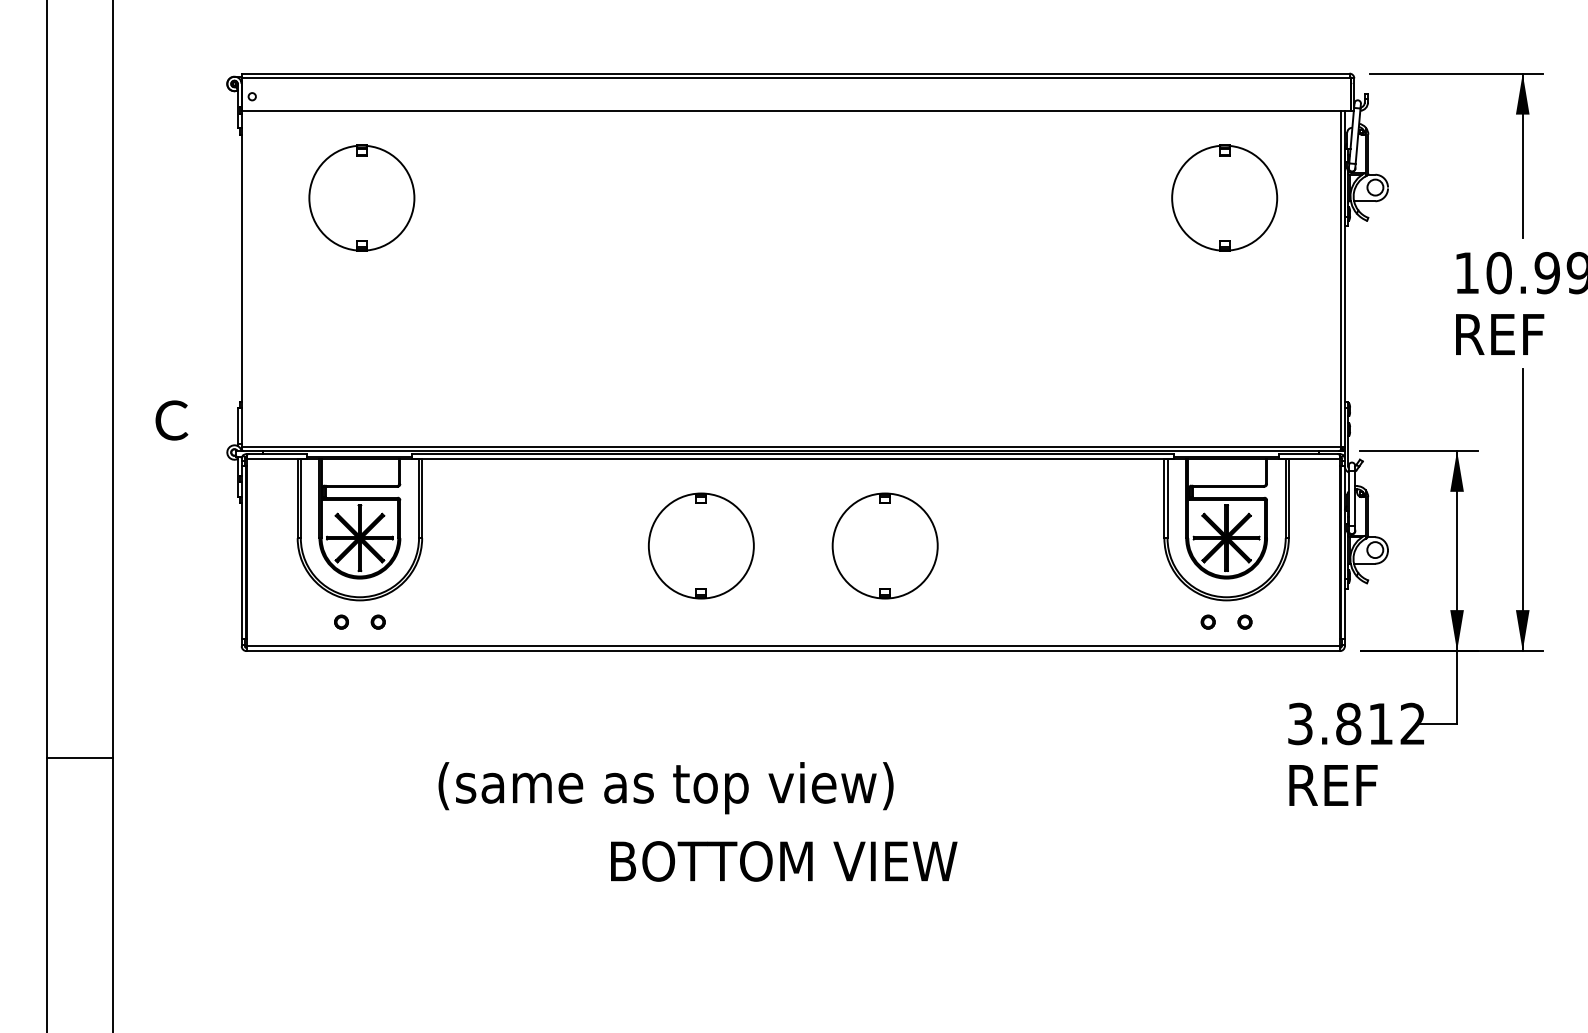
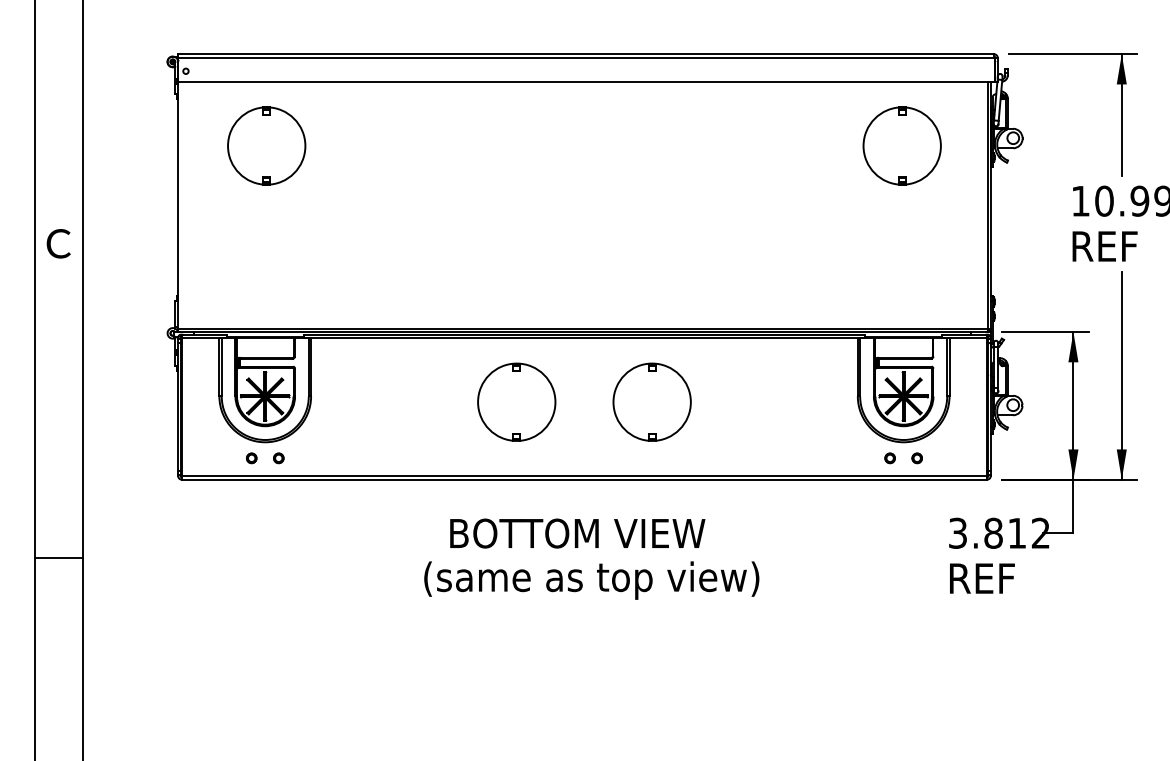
text: (171, 420) -> (58, 243), moved
text: (665, 788) -> (591, 580), moved
text: (783, 861) -> (577, 533), moved

